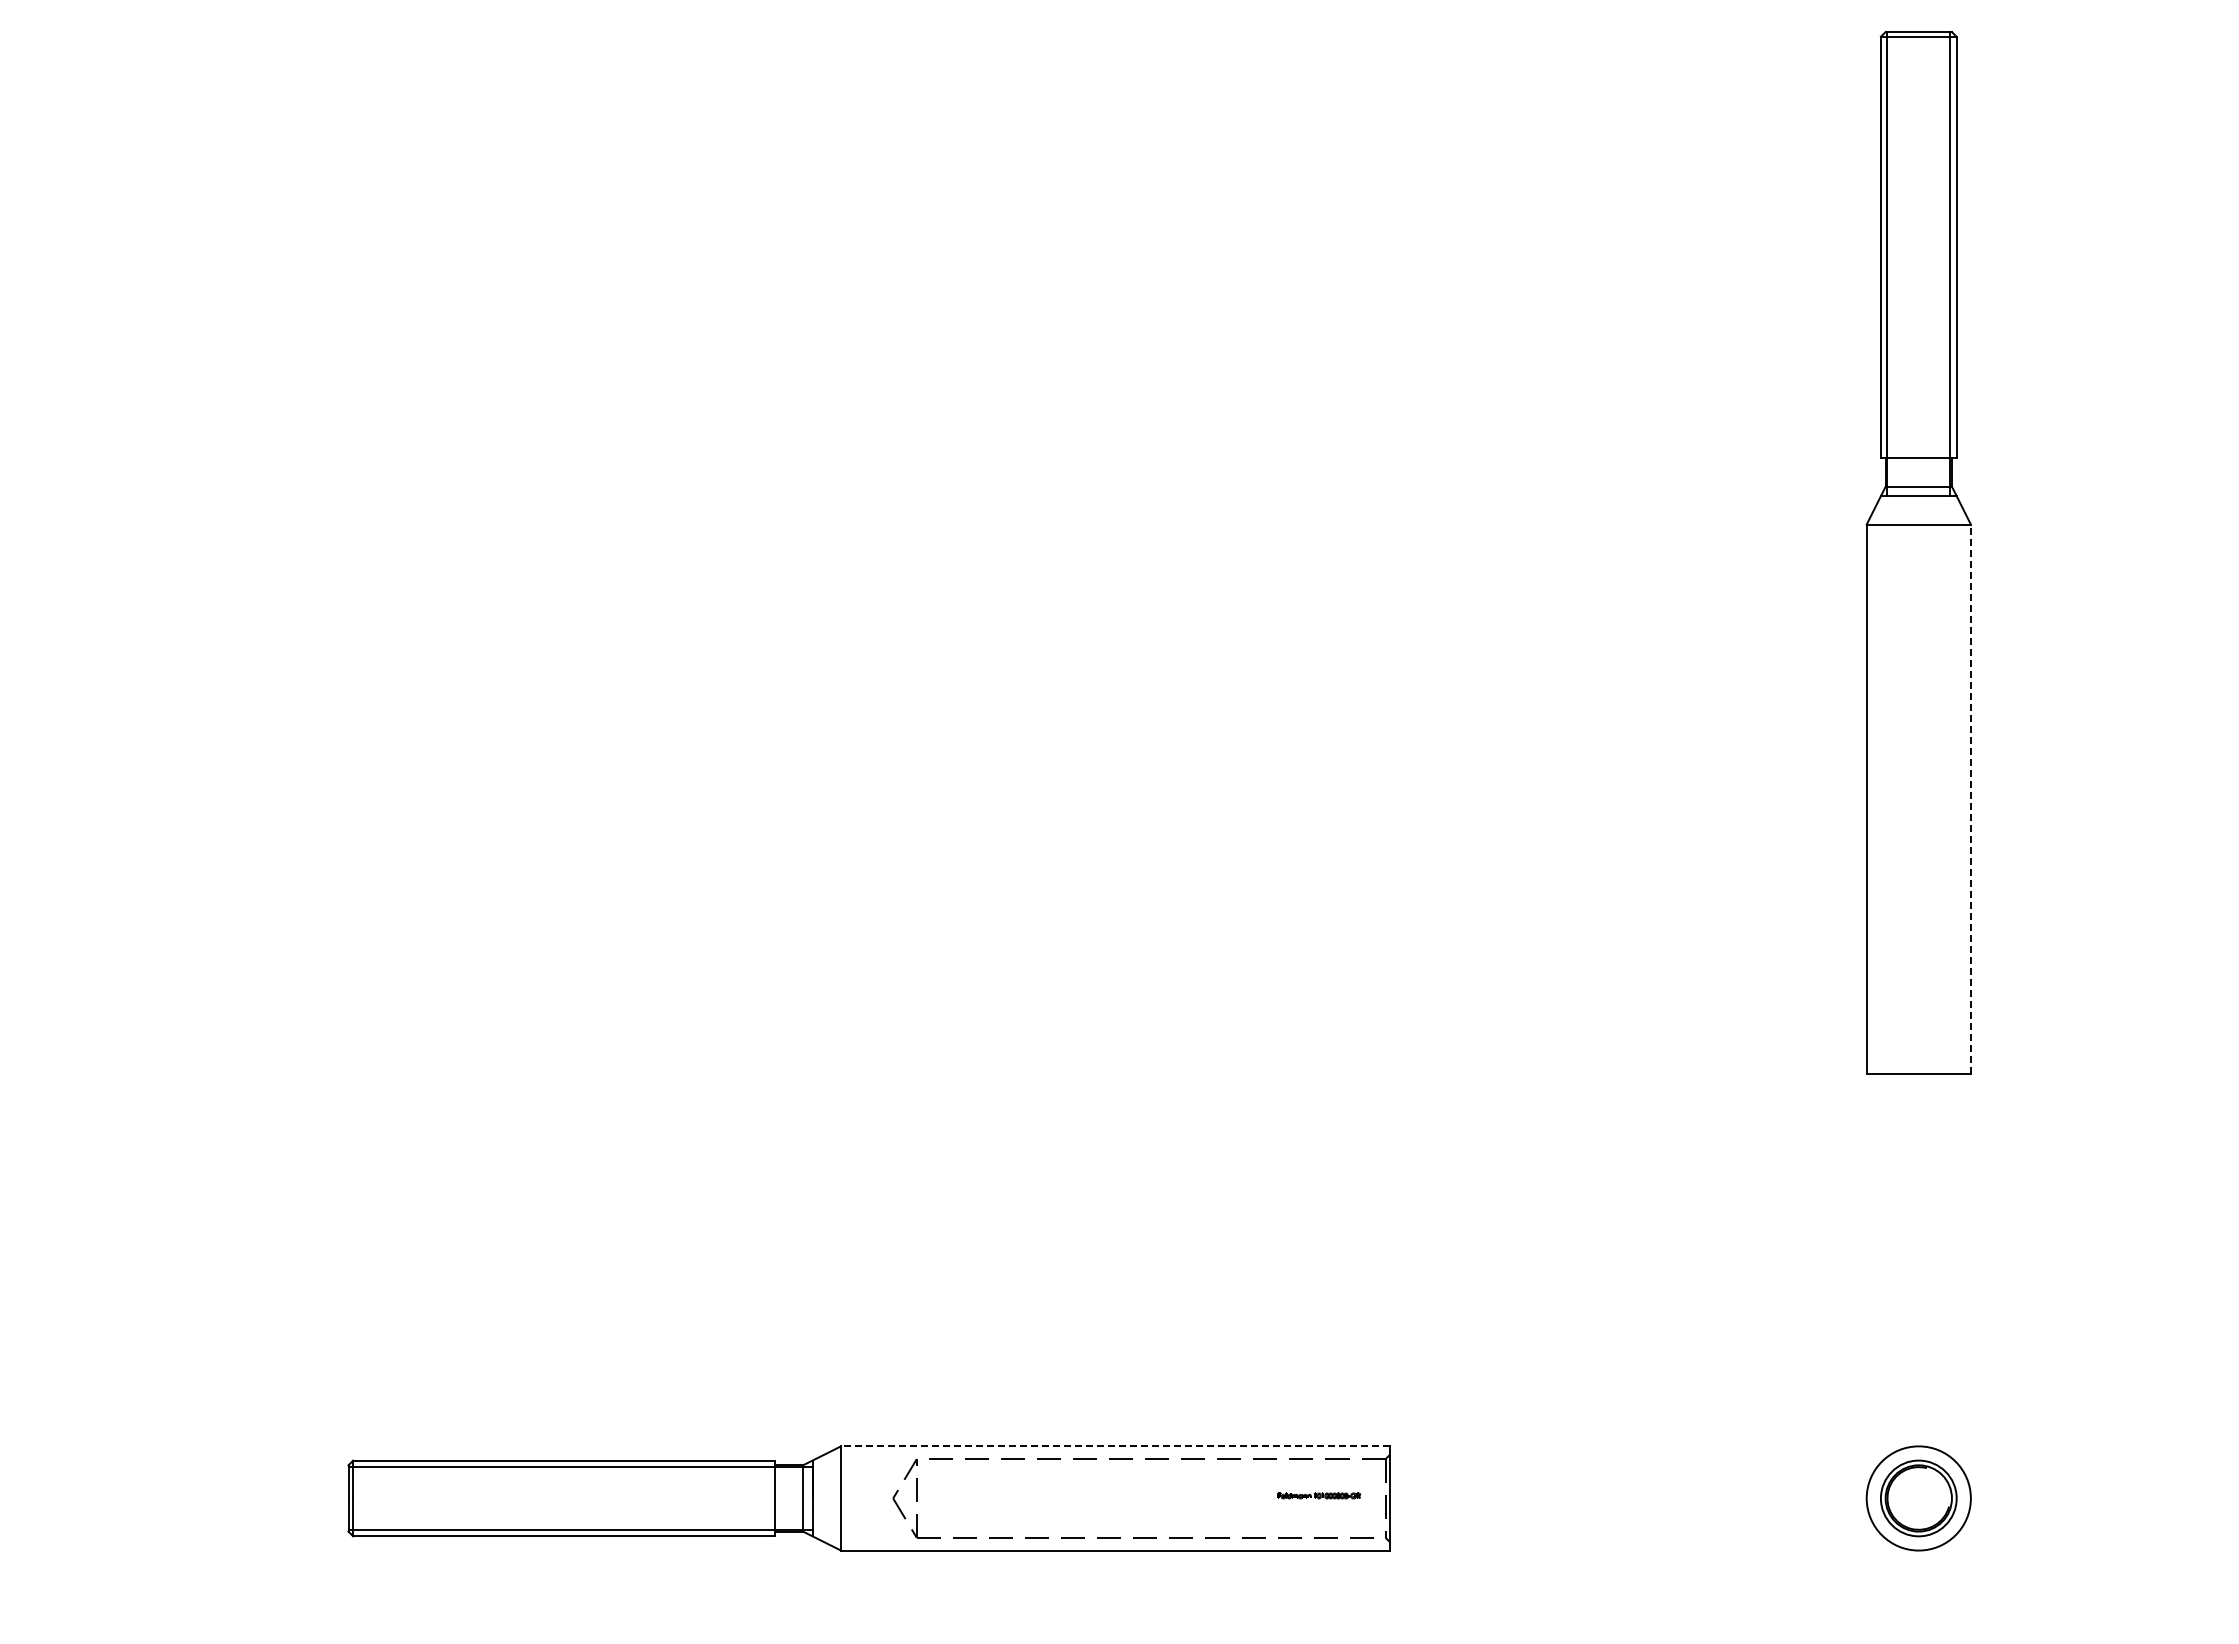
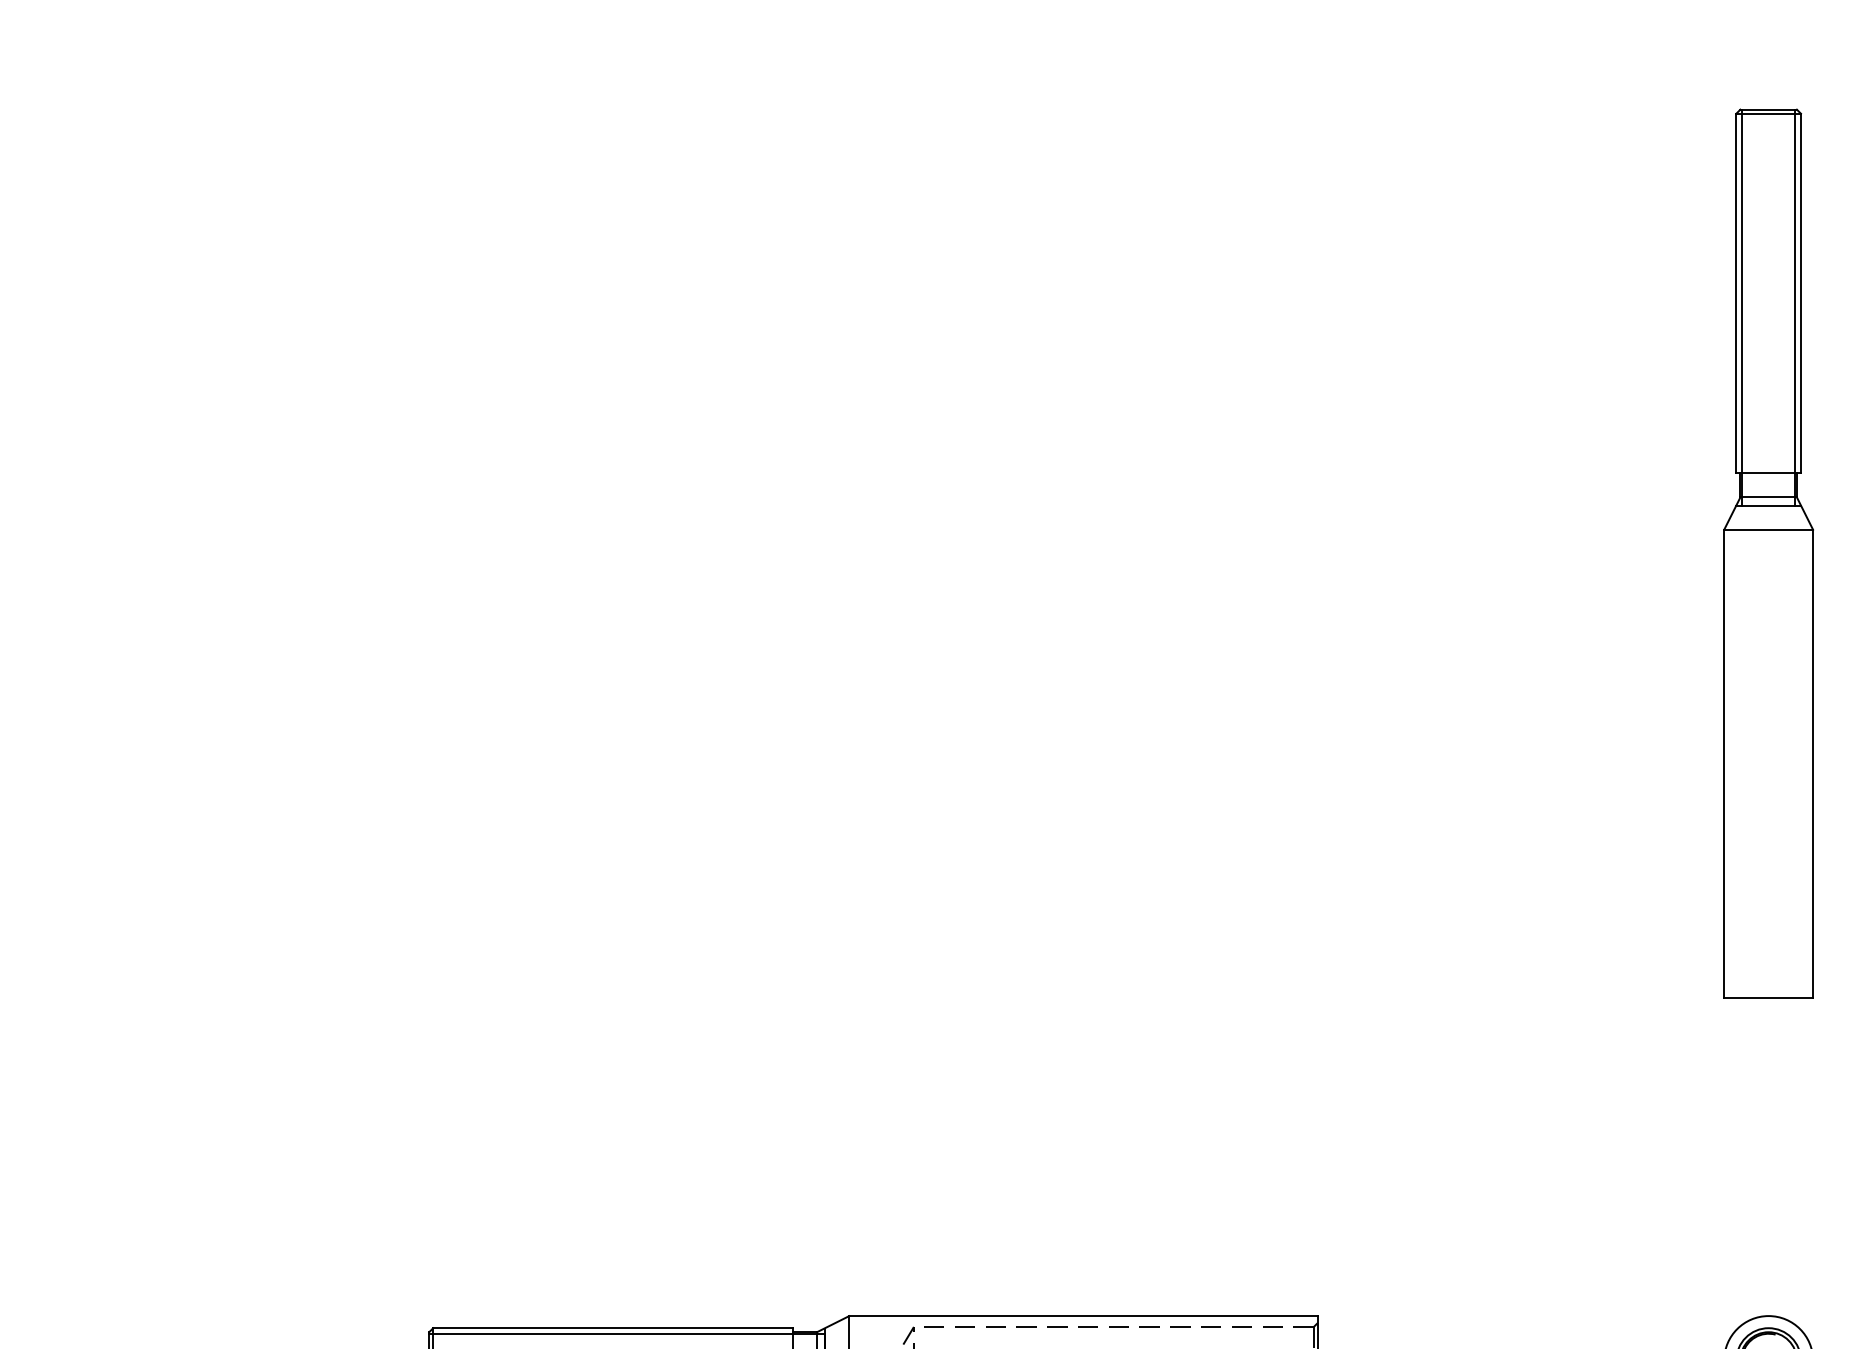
line: (1970, 799) -> (1812, 764), dashed -> solid
line: (1115, 1446) -> (1083, 1316), dashed -> solid

